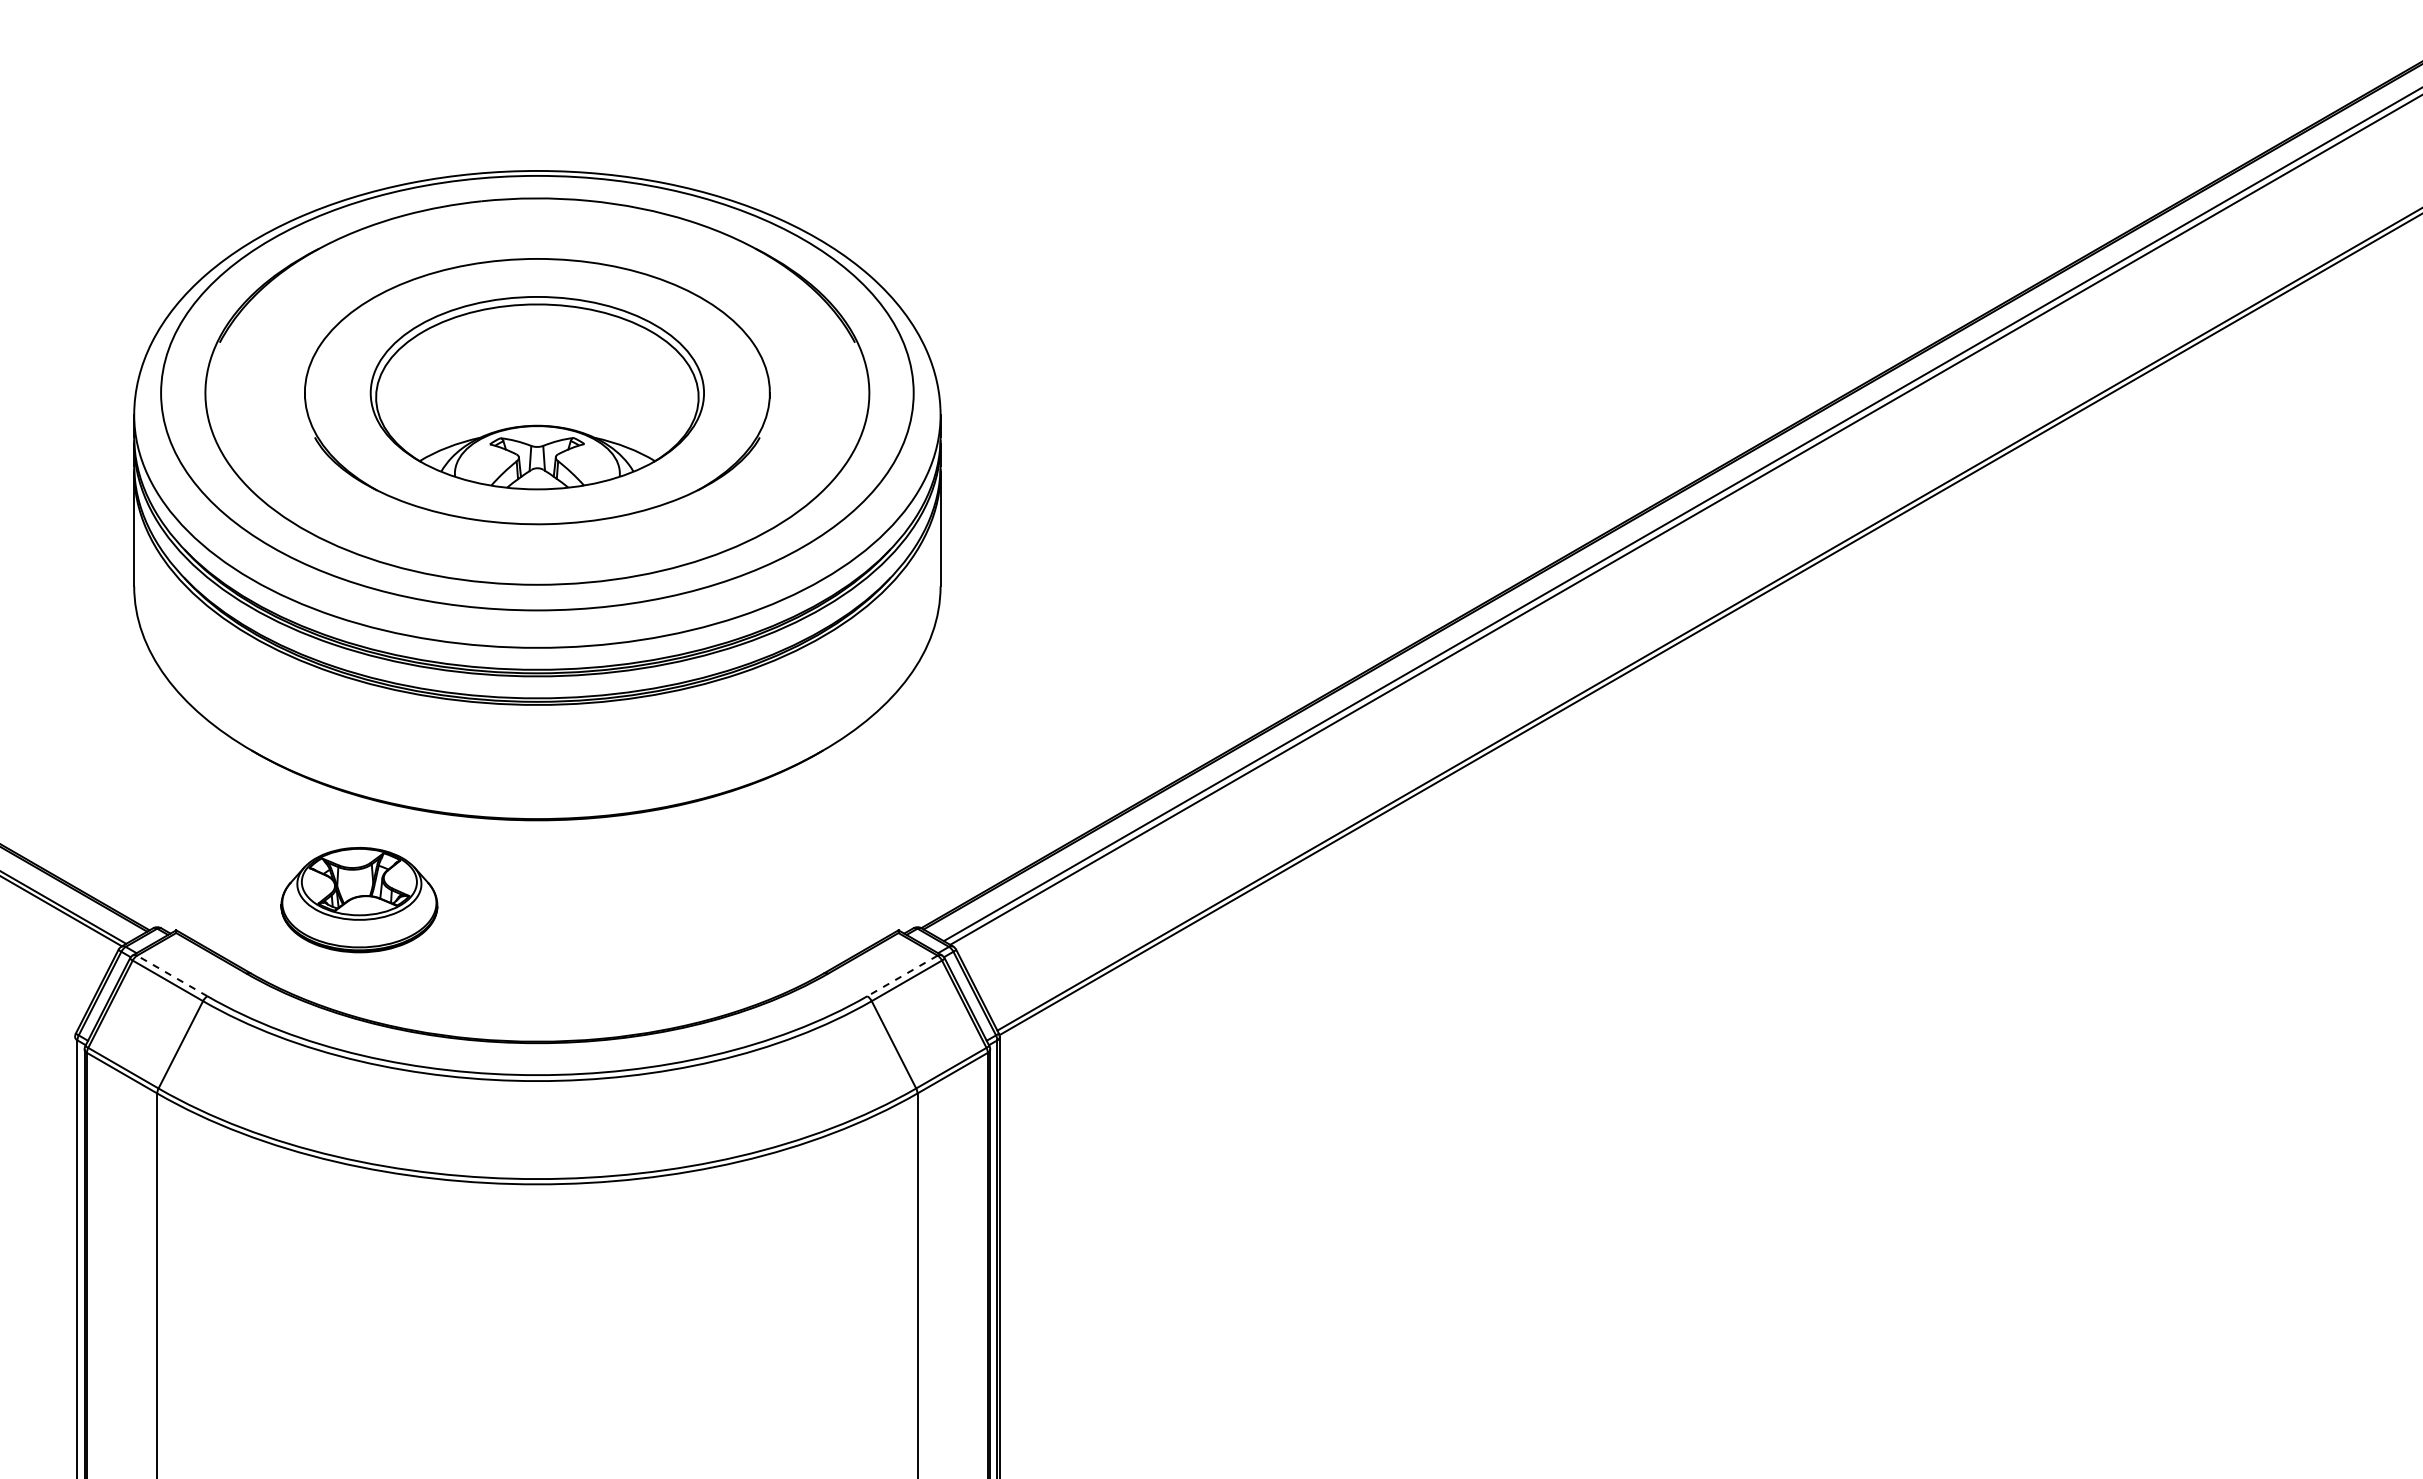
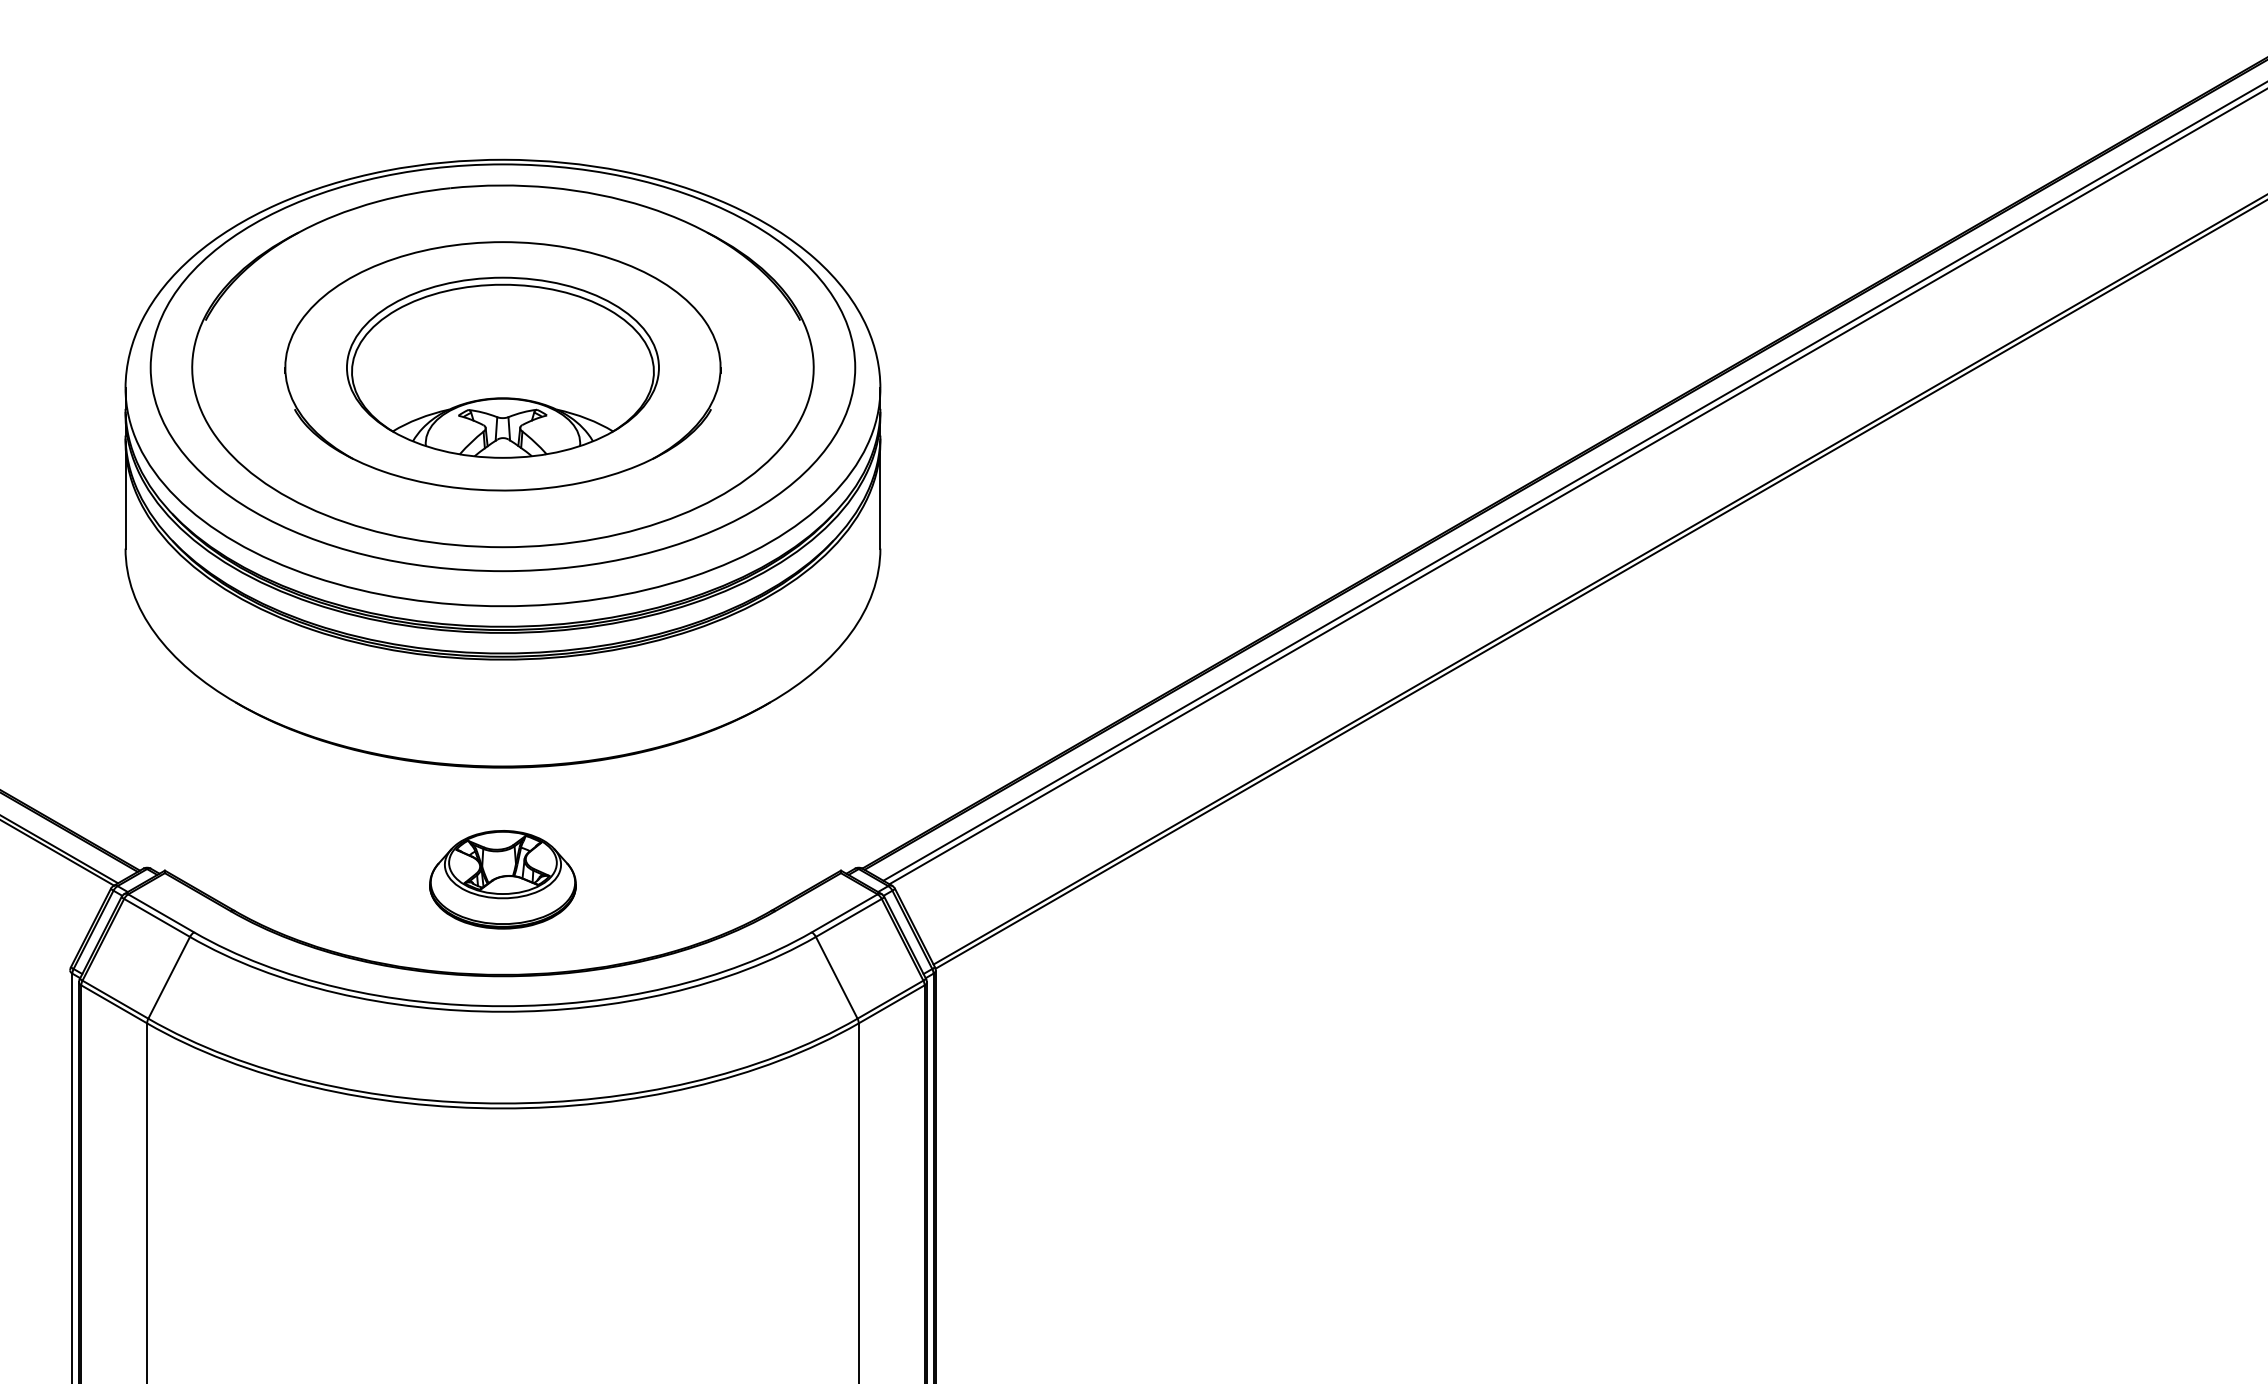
part: (359, 900) -> (503, 880), moved
line: (172, 975) -> (161, 912), dashed -> solid
line: (902, 975) -> (844, 912), dashed -> solid

